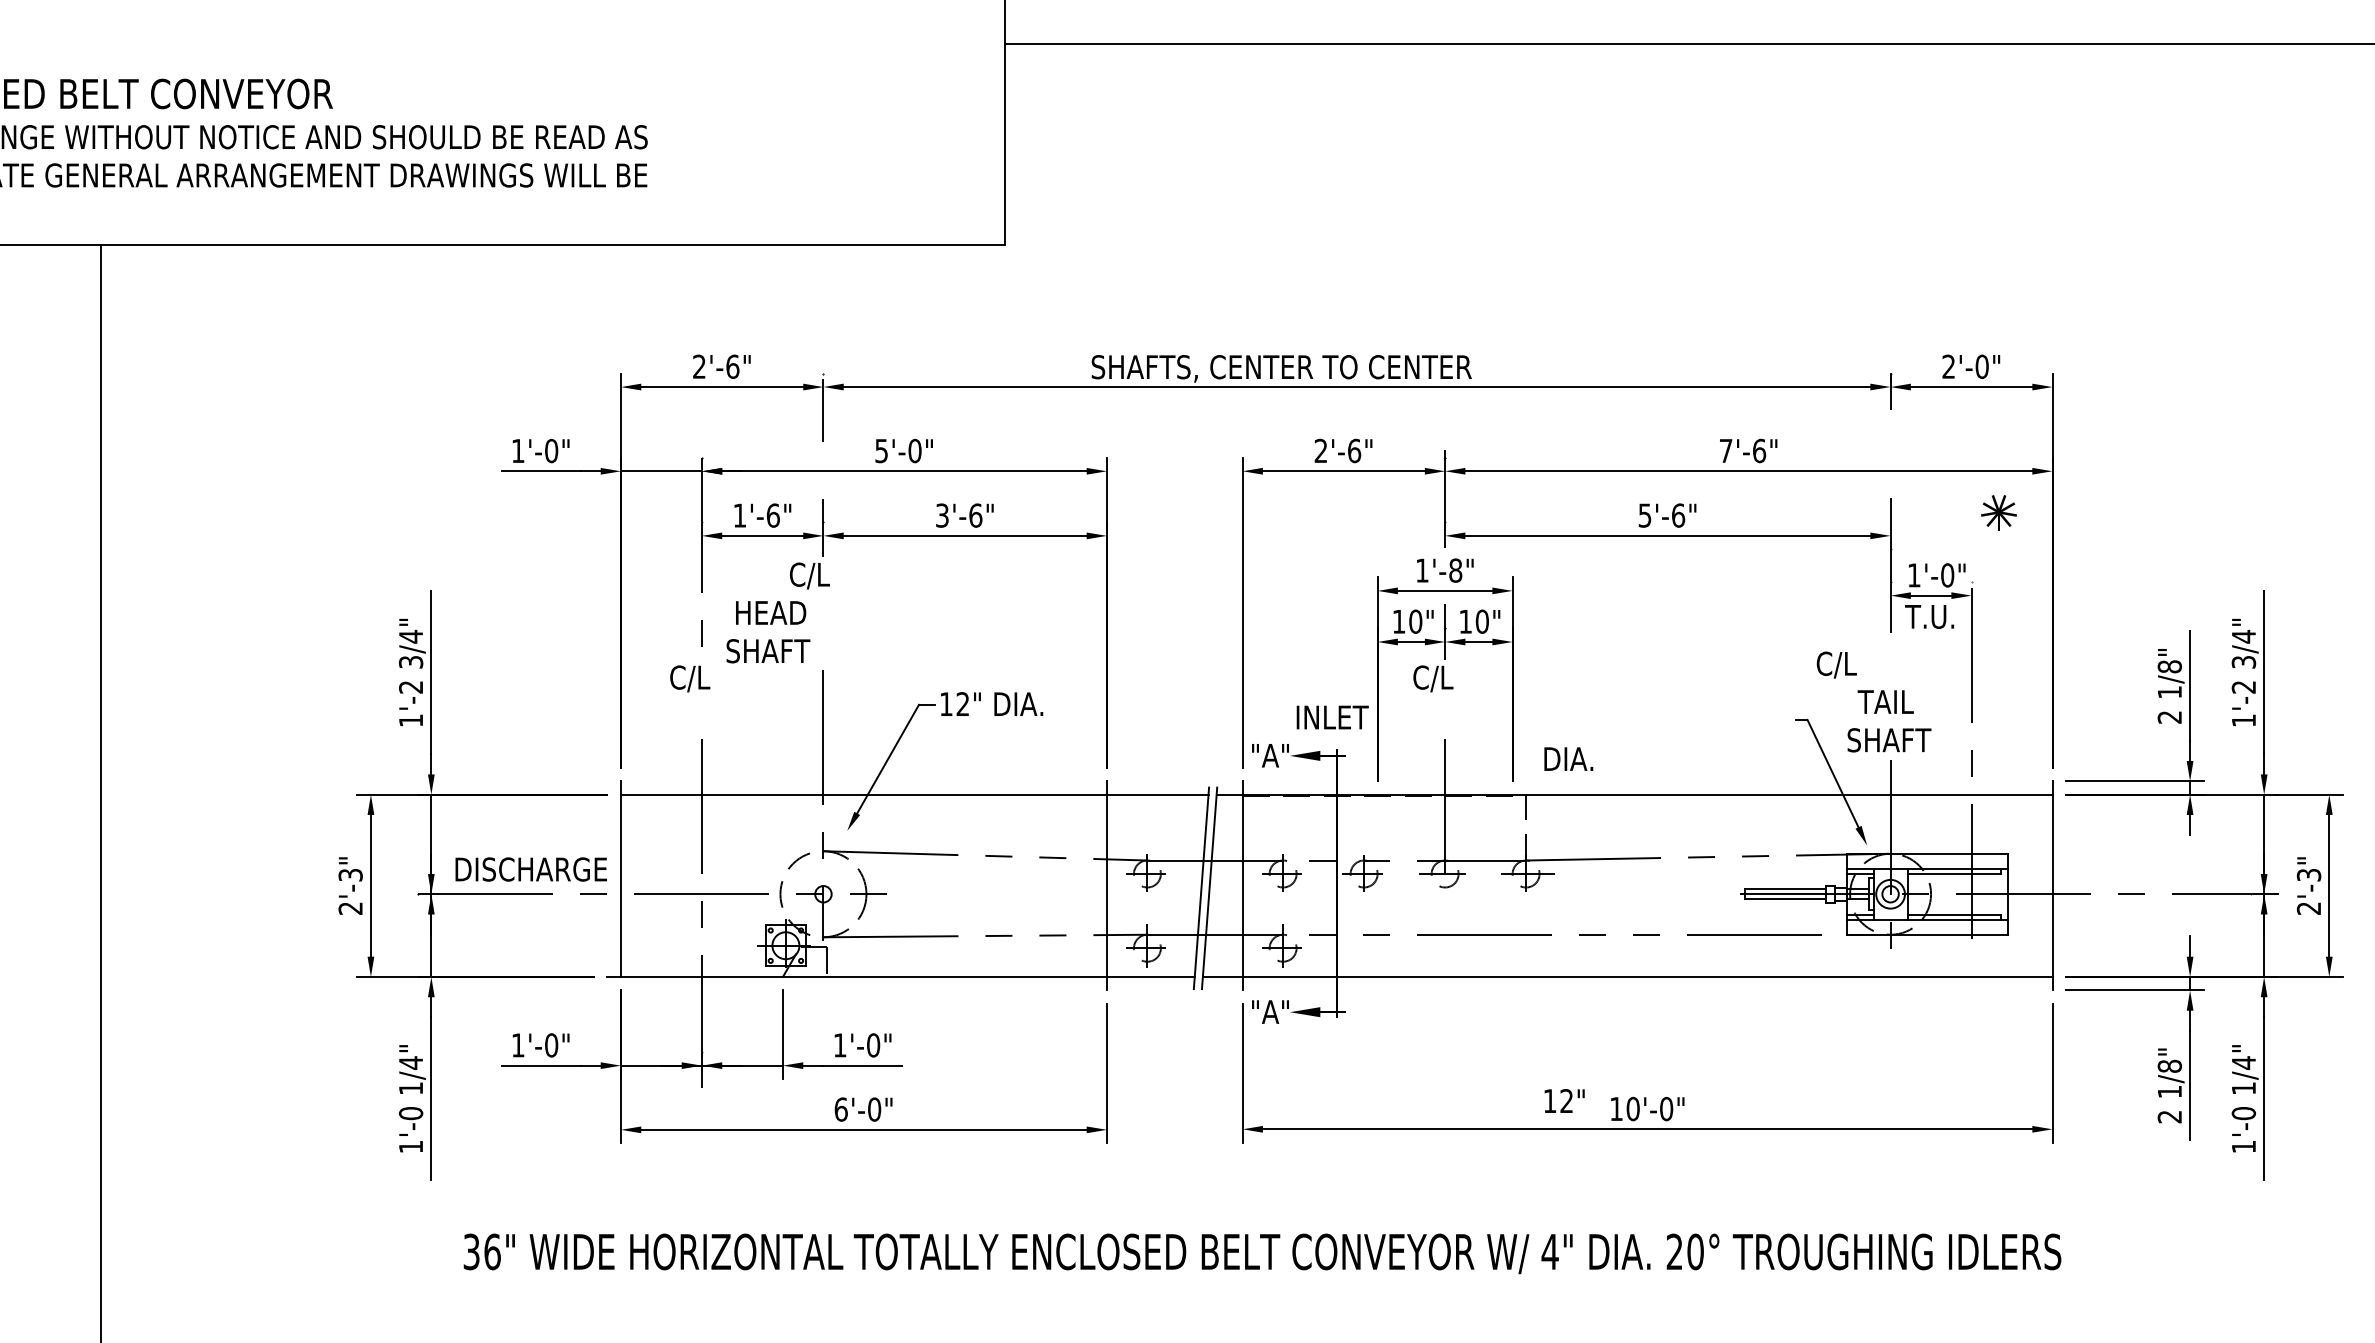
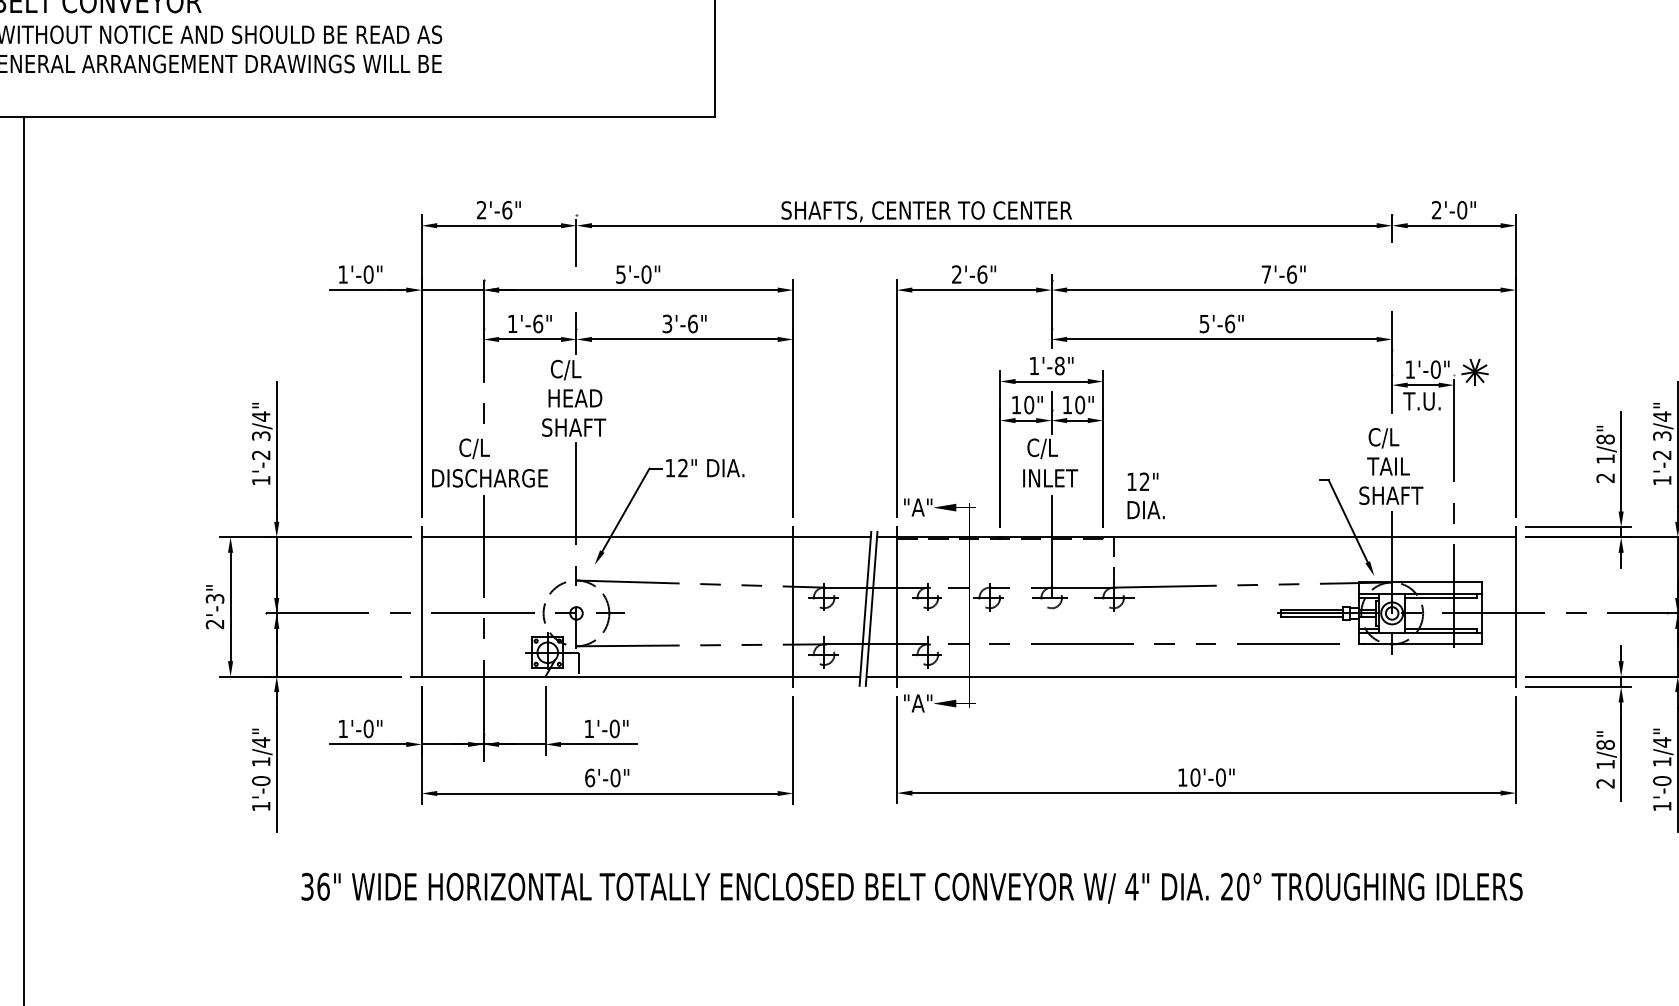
part: (1998, 512) -> (1474, 372), moved
text: (771, 612) -> (575, 398), moved
text: (768, 651) -> (574, 427), moved
text: (1836, 664) -> (1383, 437), moved
text: (1332, 717) -> (1050, 478), moved
text: (530, 869) -> (489, 478), moved
text: (1564, 1100) -> (1142, 481), moved

